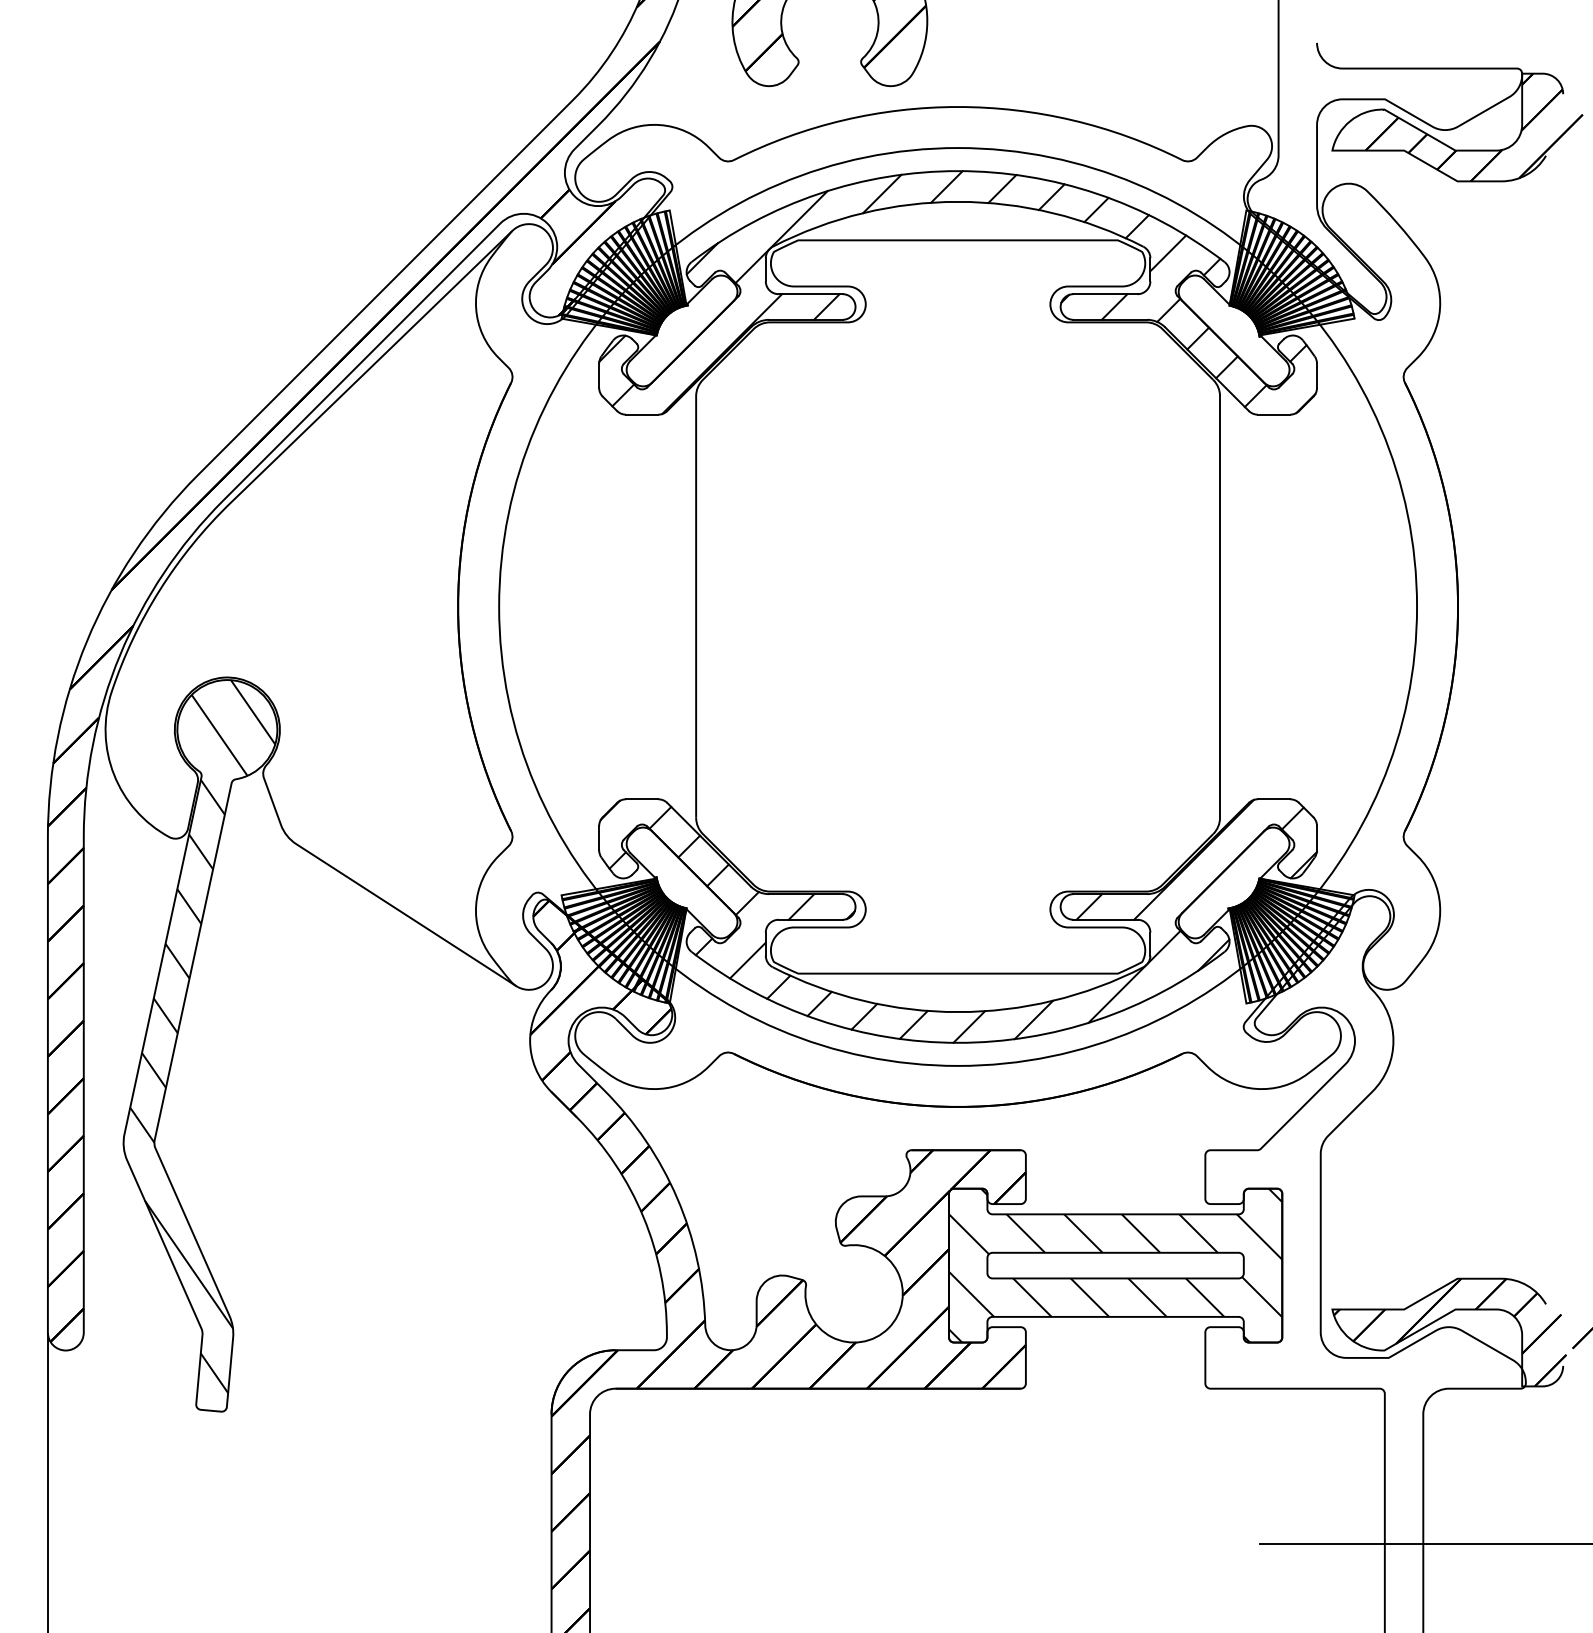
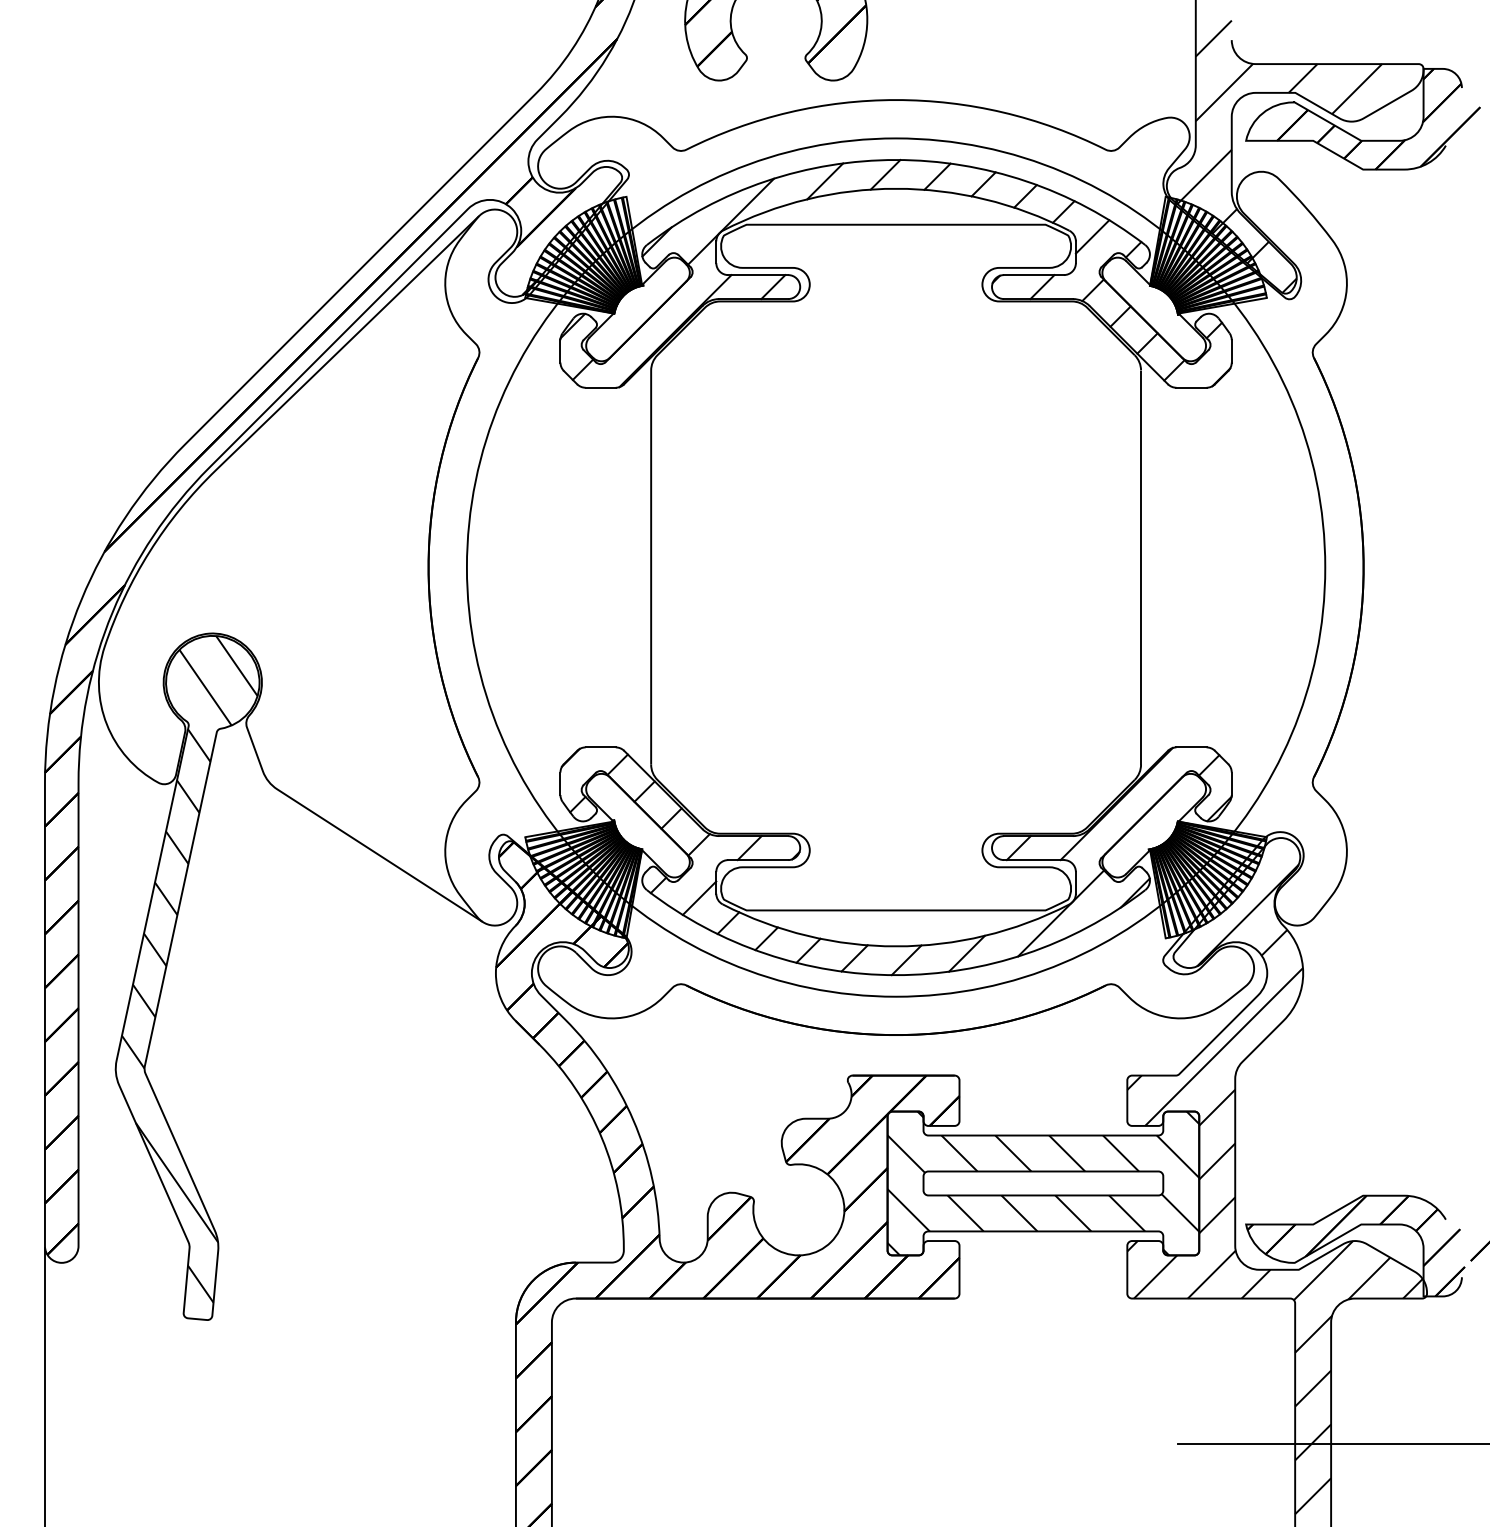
hatch: (1368, 167) -> (1279, 156), added
hatch: (1363, 1271) -> (1275, 1188), added

